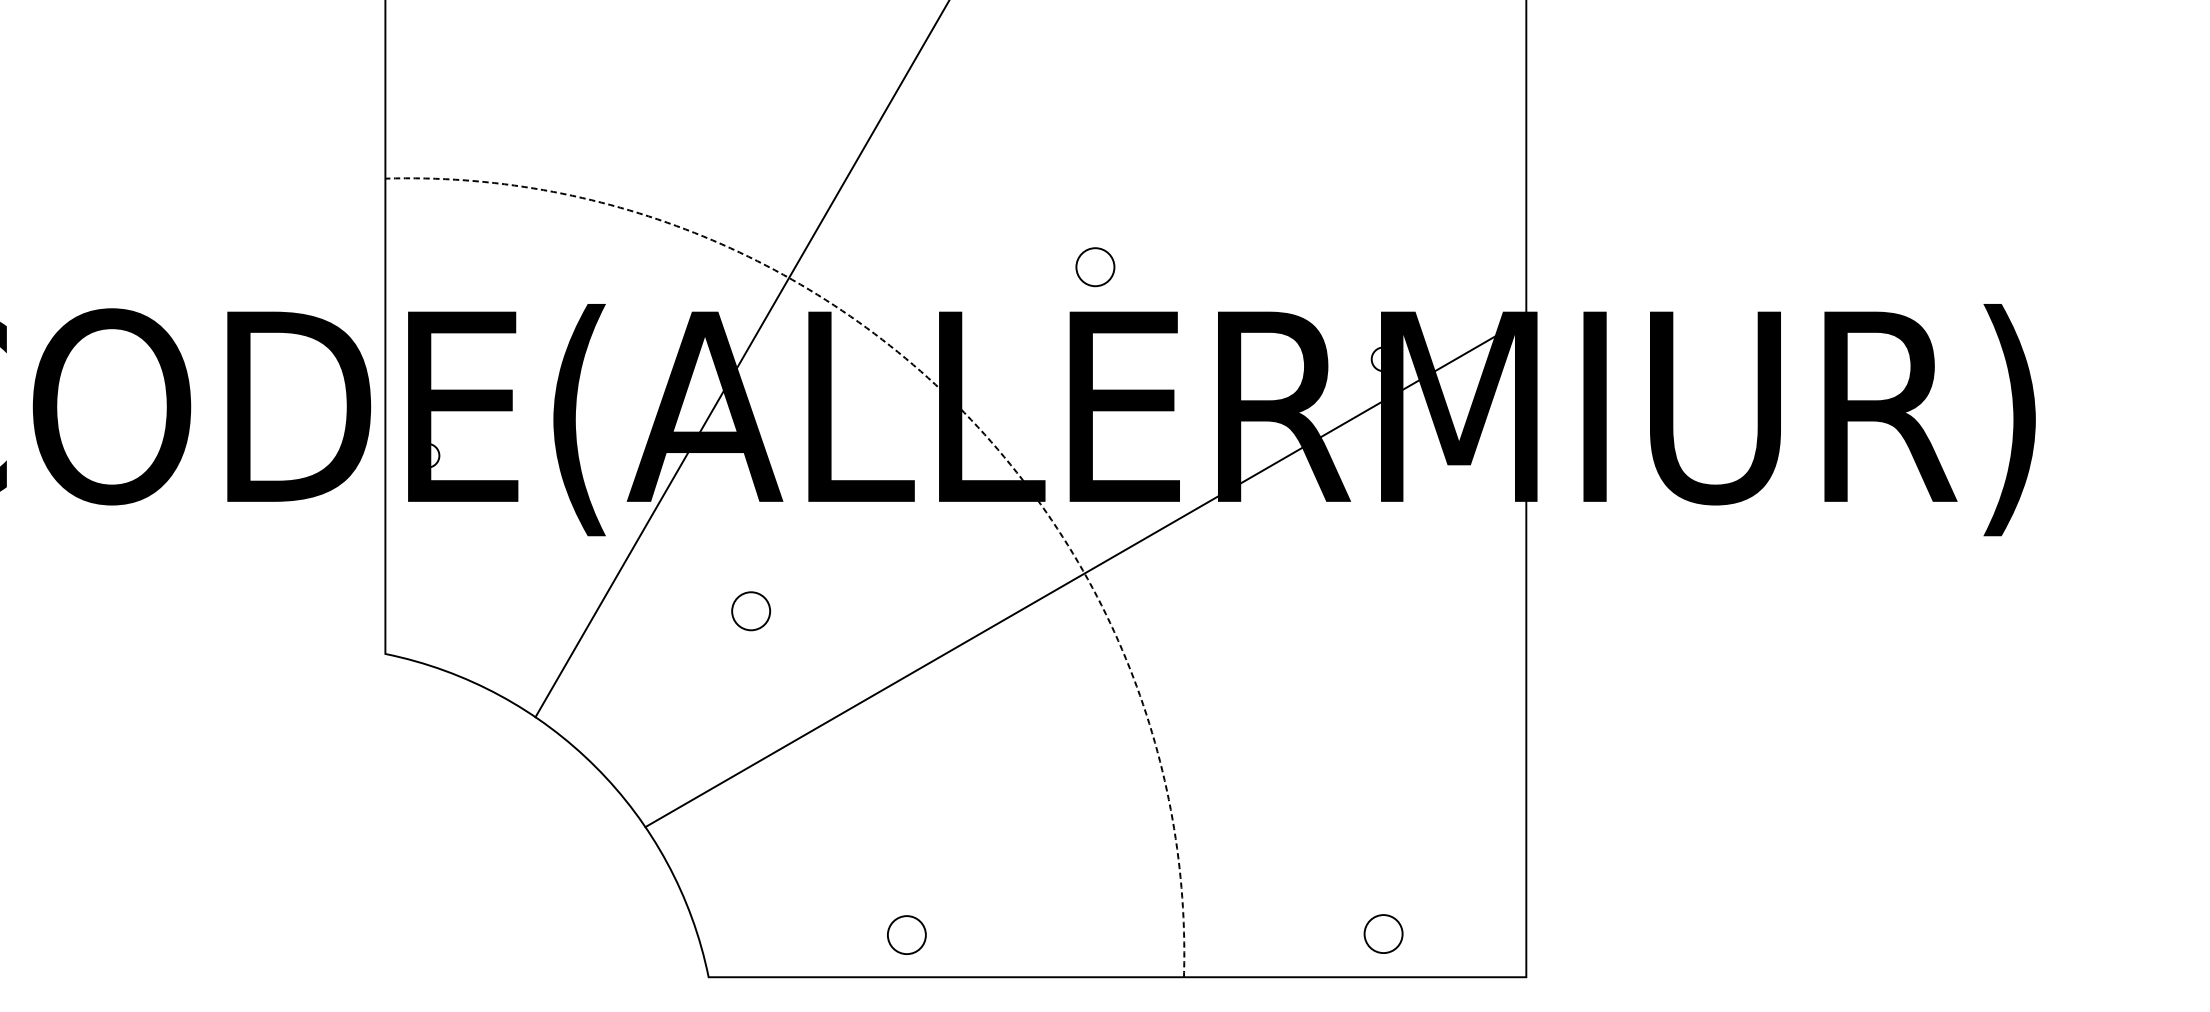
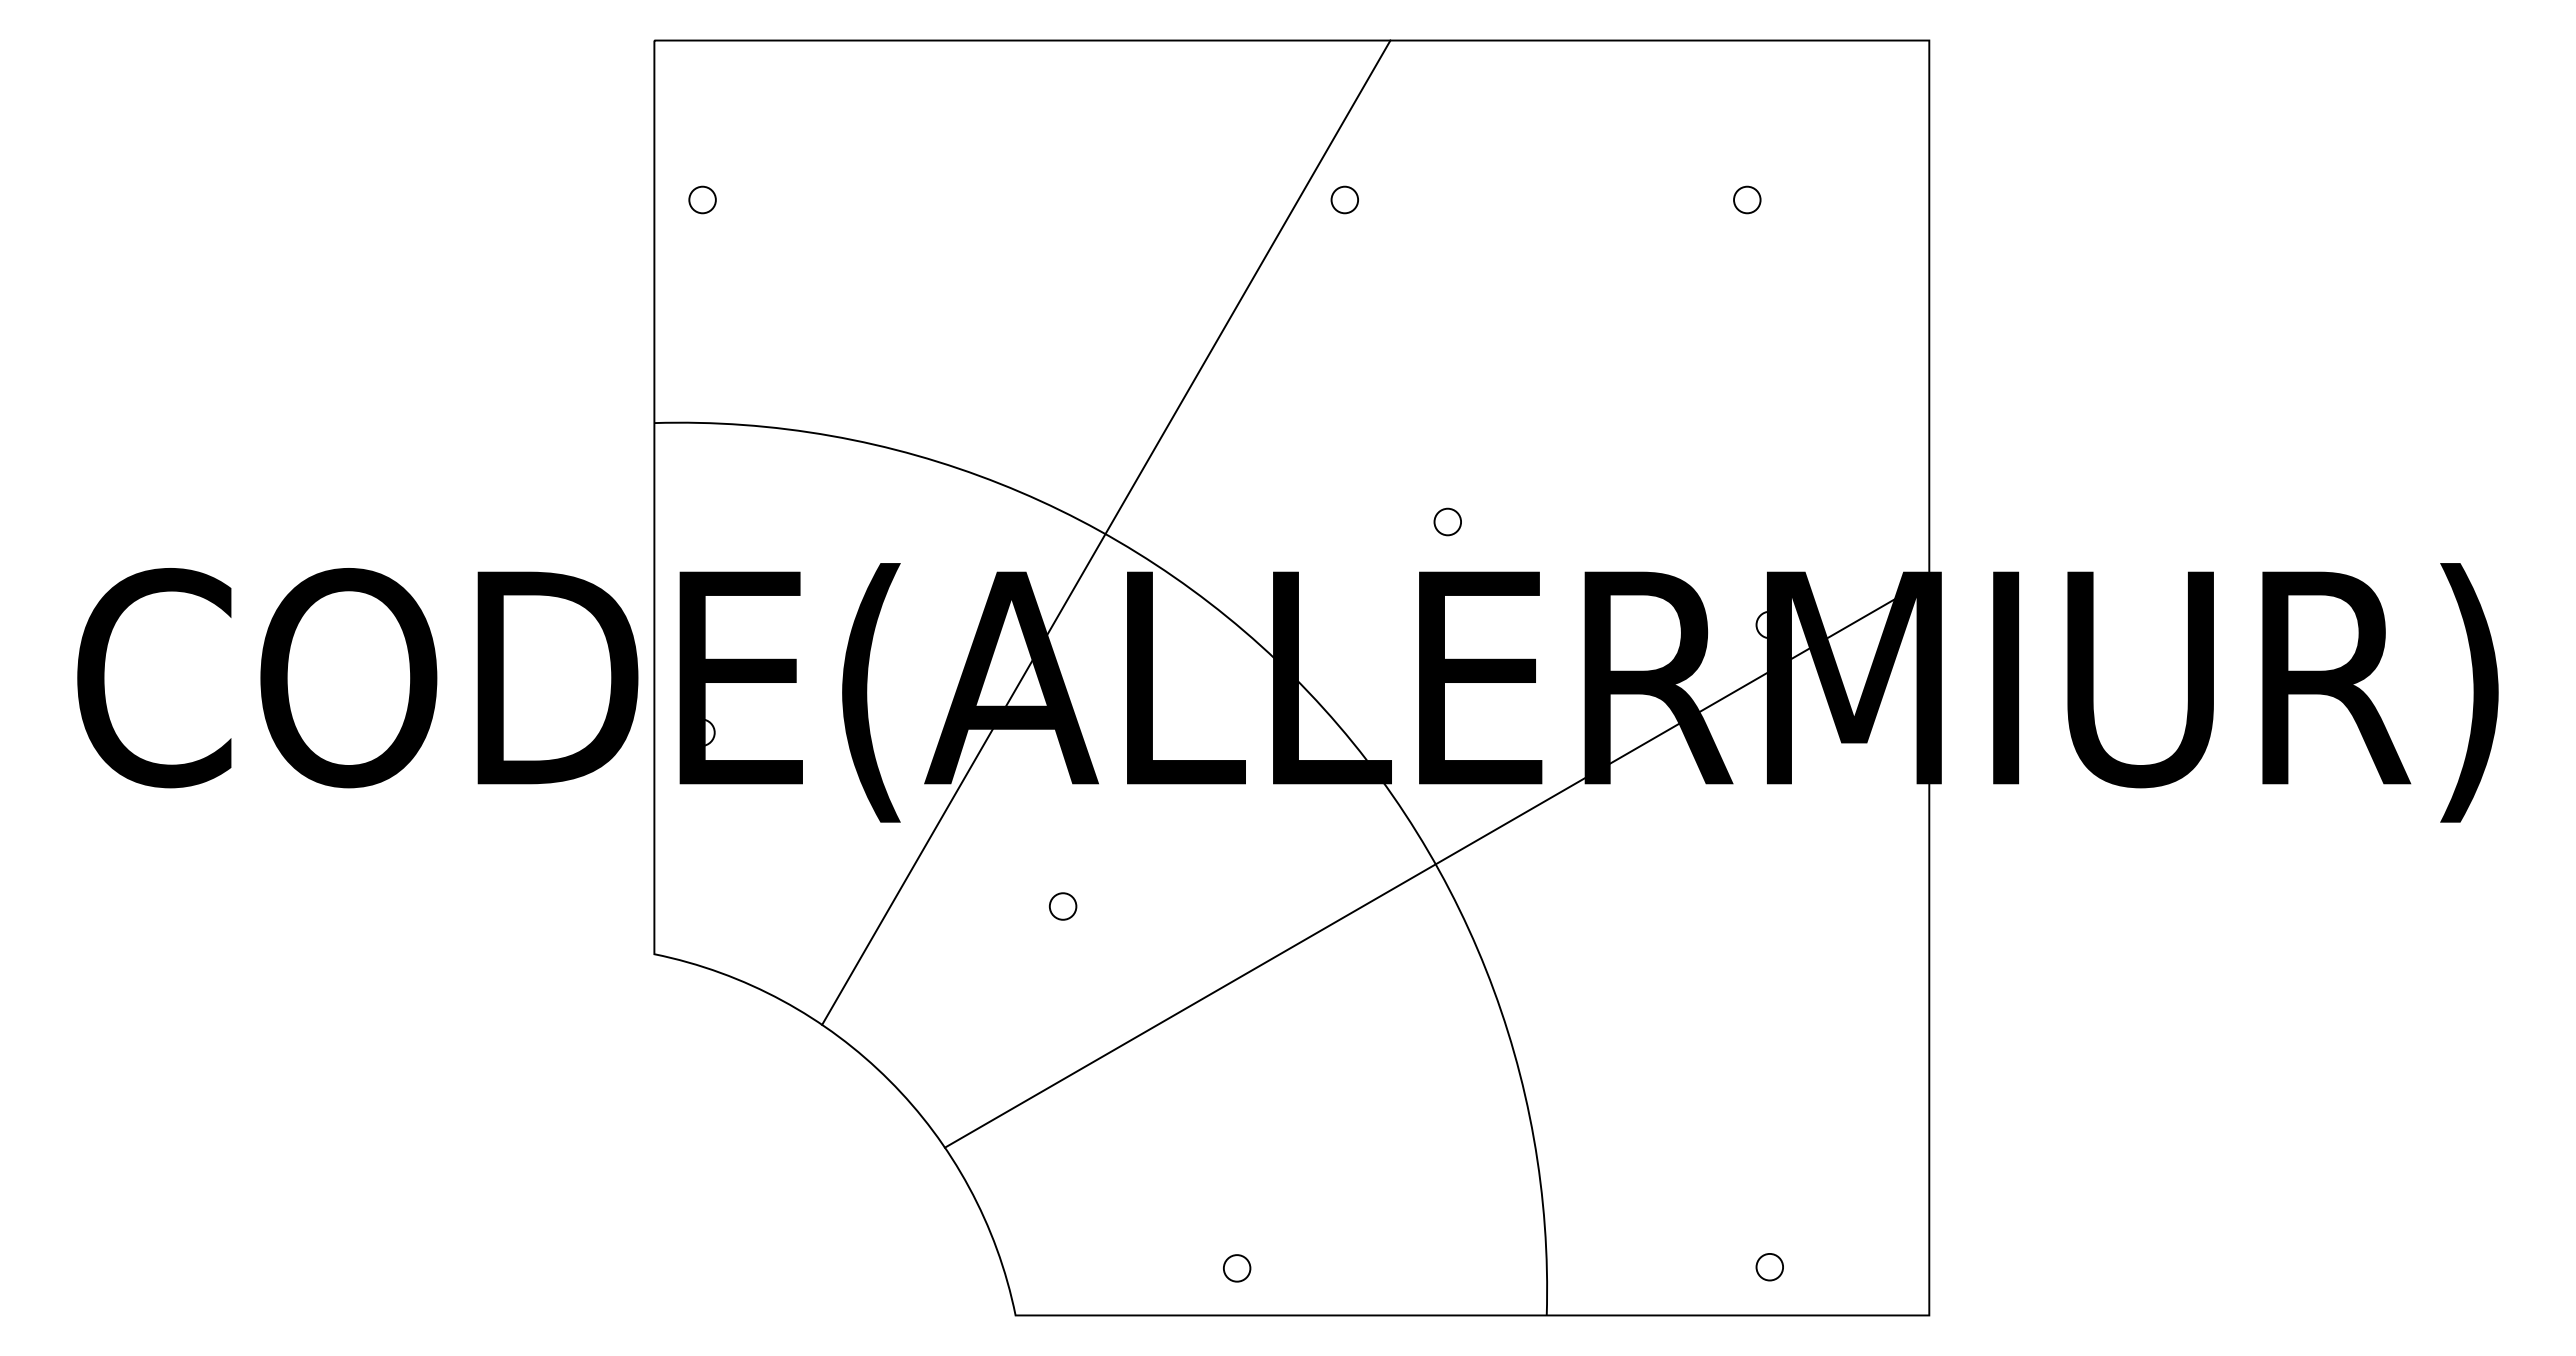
circle: (1095, 266) -> (1447, 521), size x0.62
arc: (957, 405) -> (1293, 676), dashed -> solid
circle: (750, 611) -> (1062, 906), size x0.62
circle: (1383, 933) -> (1769, 1266), size x0.62
circle: (906, 935) -> (1236, 1268), size x0.62

